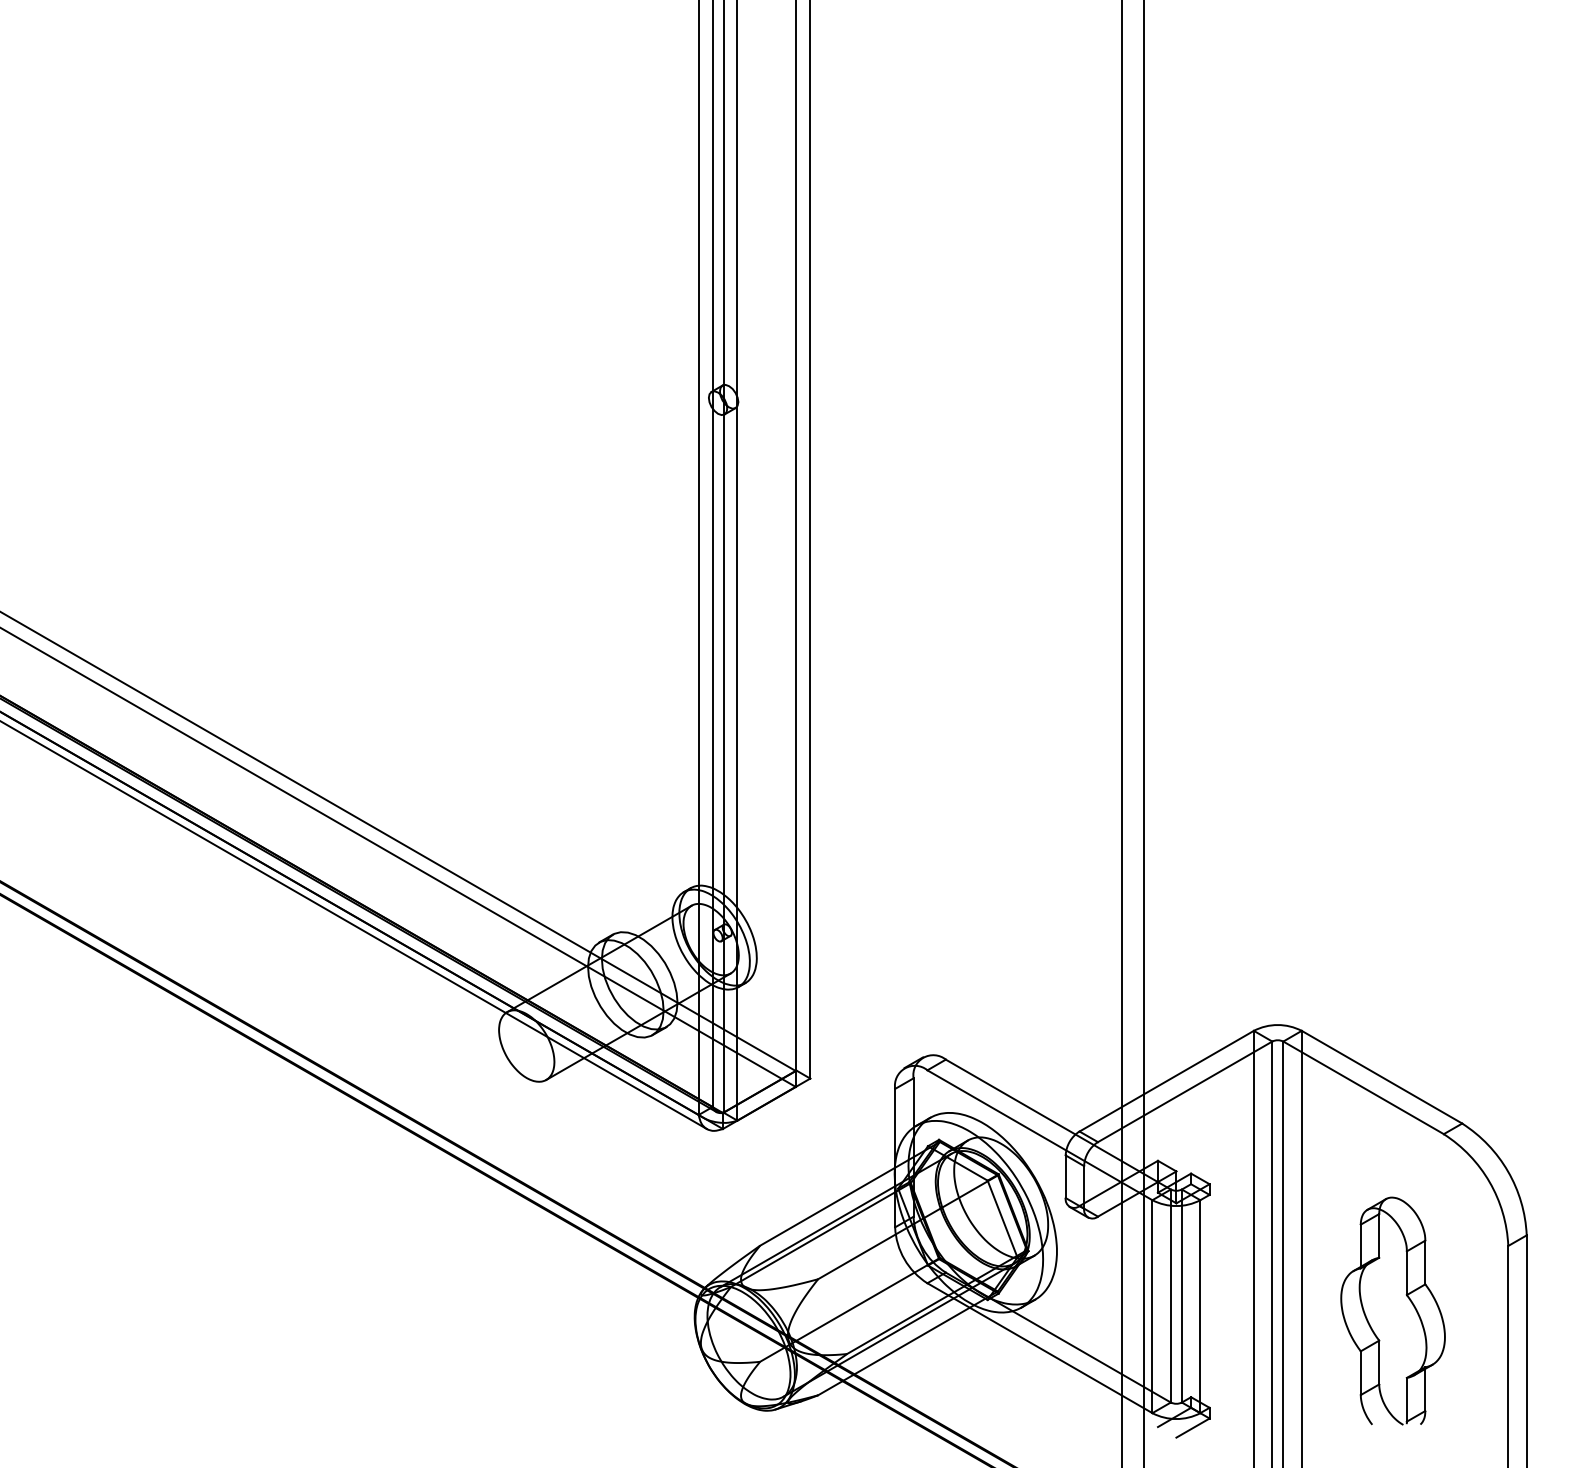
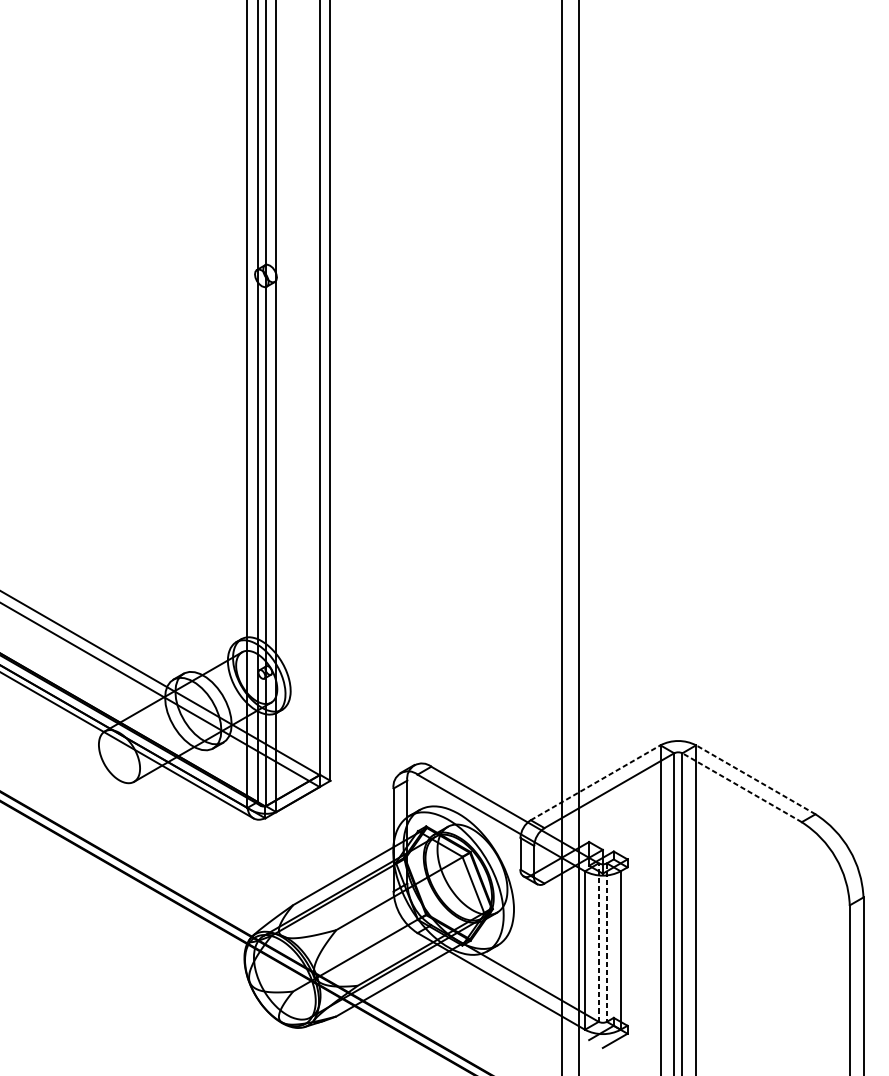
line: (1382, 1077) -> (756, 780), solid -> dashed
line: (1166, 1081) -> (595, 783), solid -> dashed
line: (1363, 1087) -> (742, 787), solid -> dashed
line: (1170, 1296) -> (598, 942), solid -> dashed
line: (1181, 1296) -> (606, 942), solid -> dashed
part: (1408, 1299) -> (775, 945), removed

